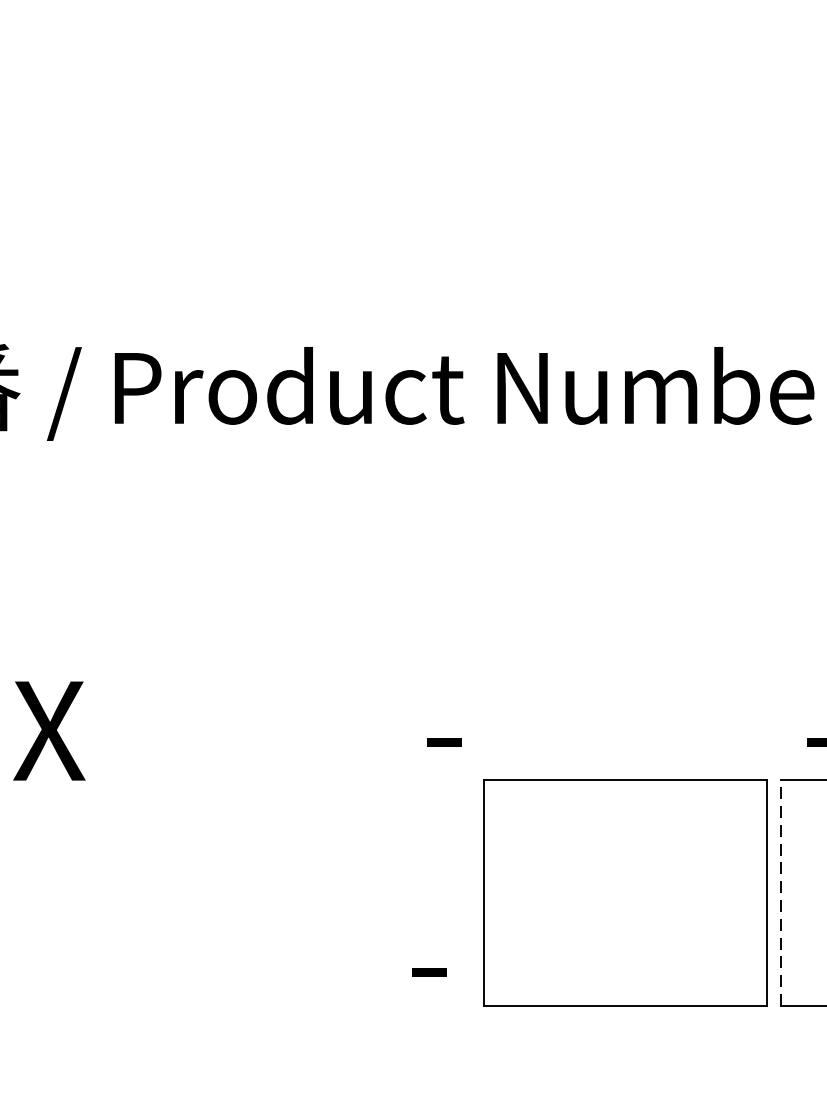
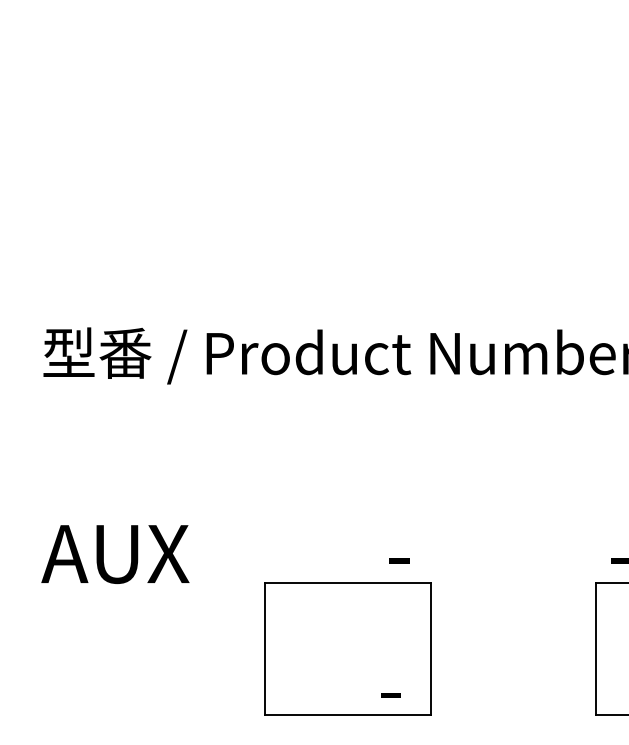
part: (624, 892) -> (347, 648), moved
line: (781, 892) -> (596, 648), dashed -> solid

